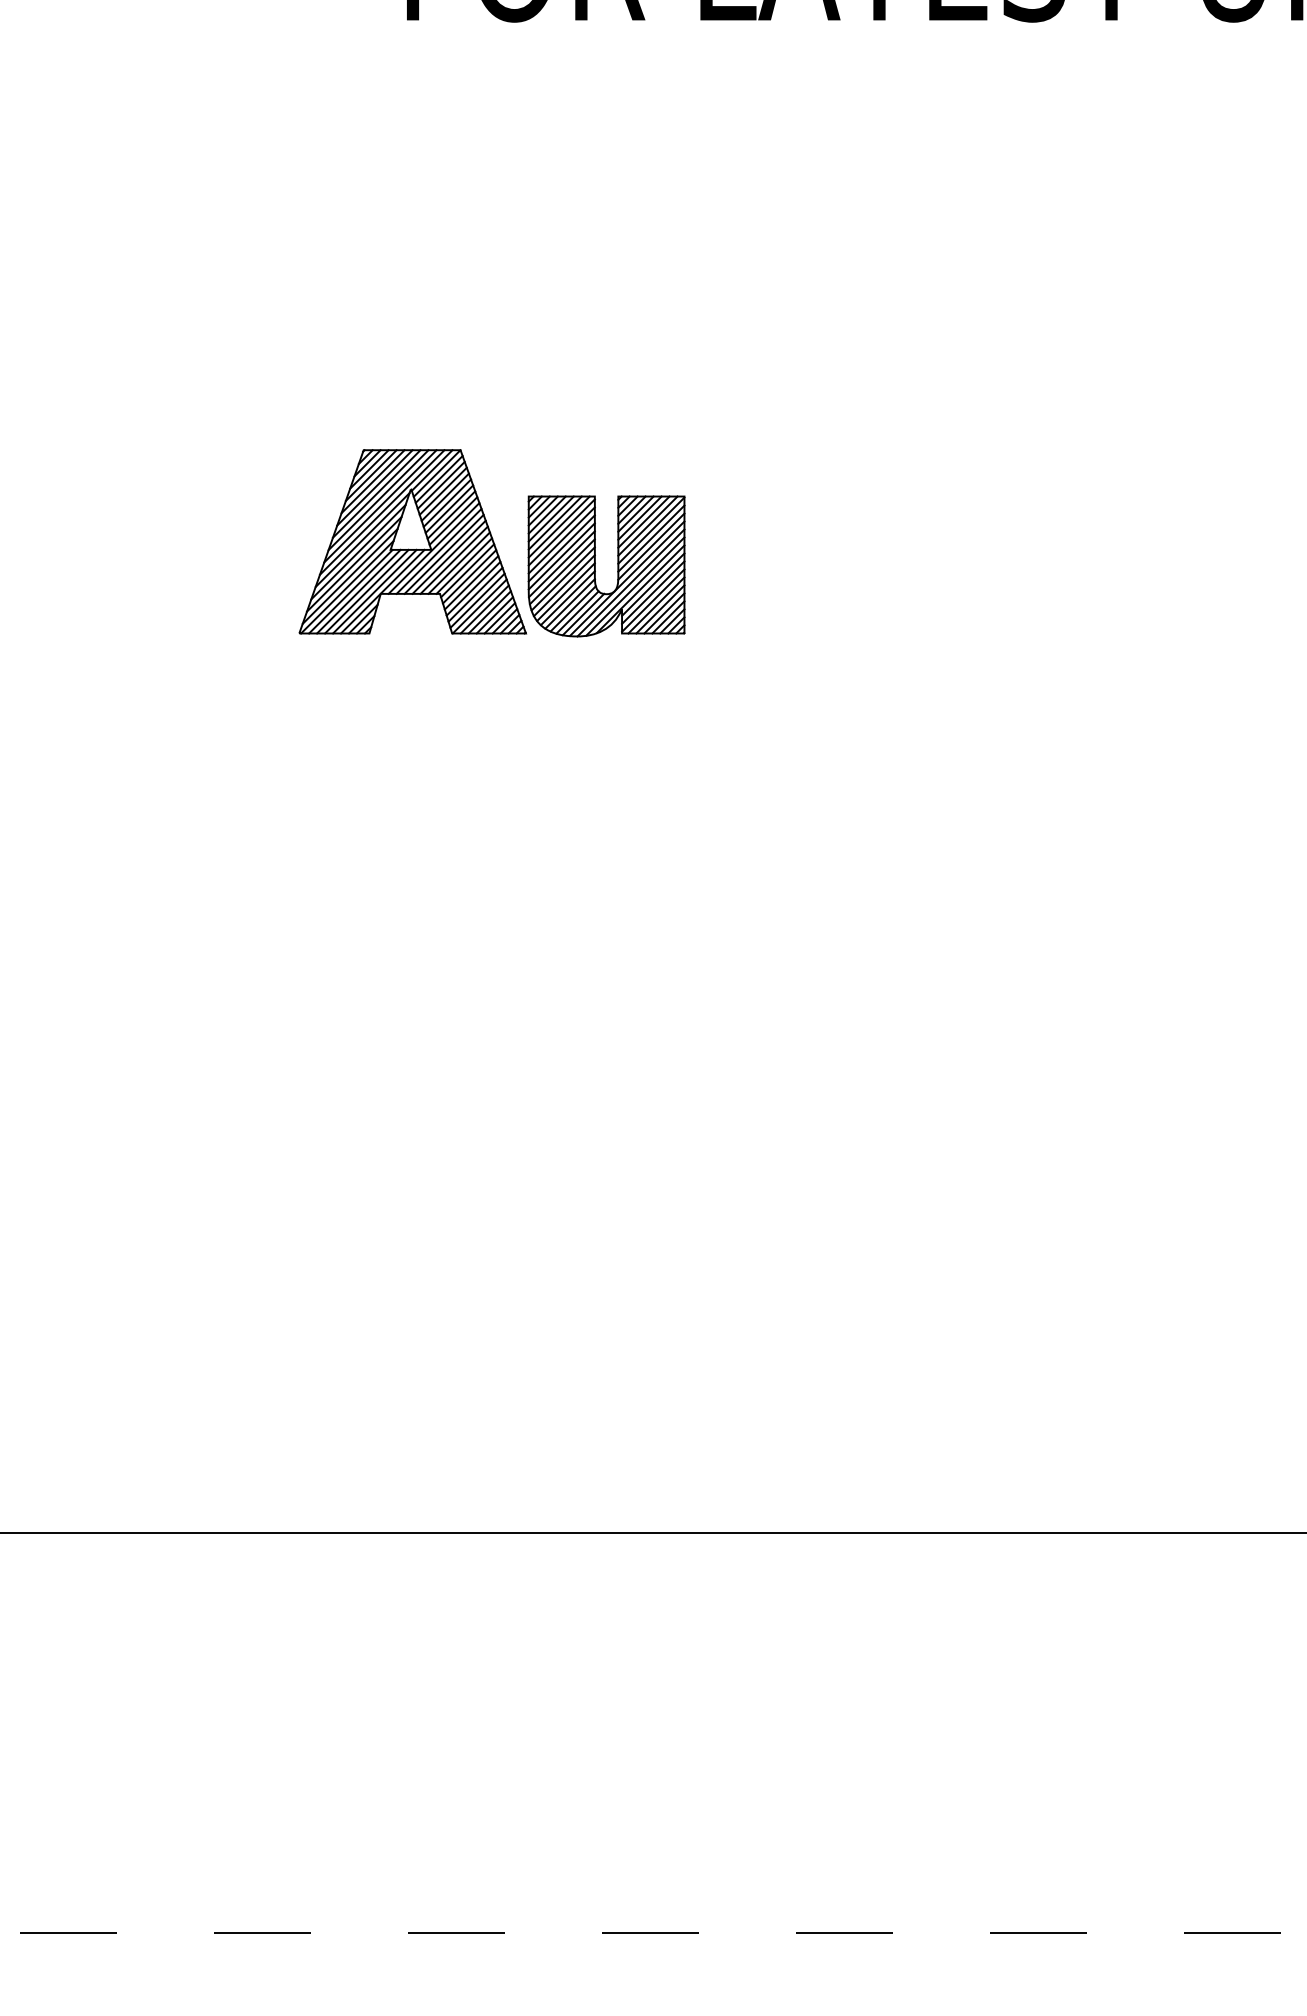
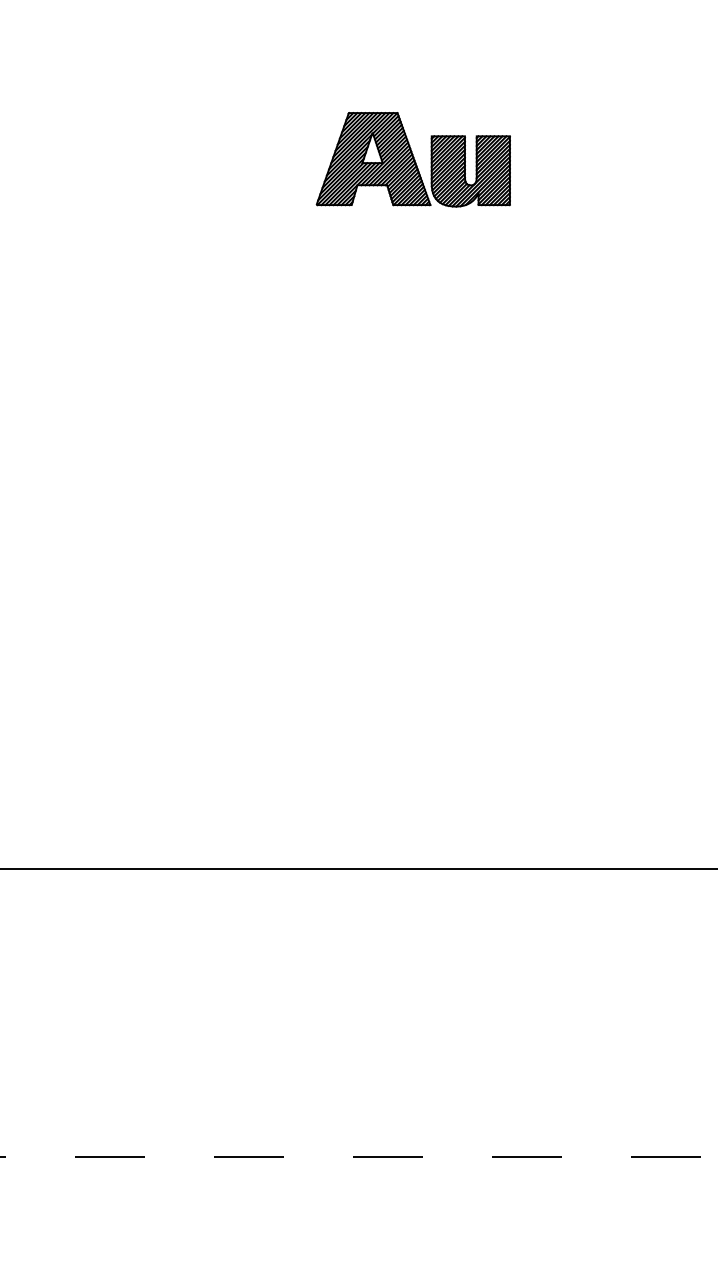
part: (491, 543) -> (412, 159), size x0.7

